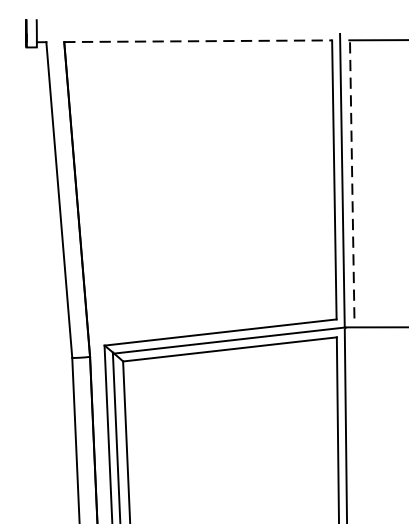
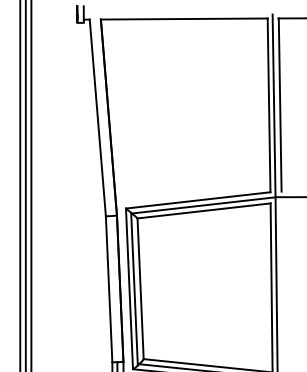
line: (198, 41) -> (184, 19), dashed -> solid
line: (352, 180) -> (280, 105), dashed -> solid

